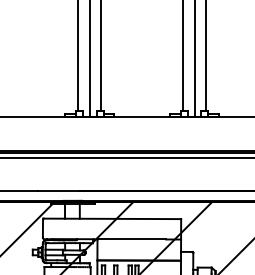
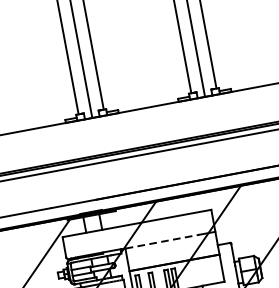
line: (132, 239) -> (163, 241), solid -> dashed

